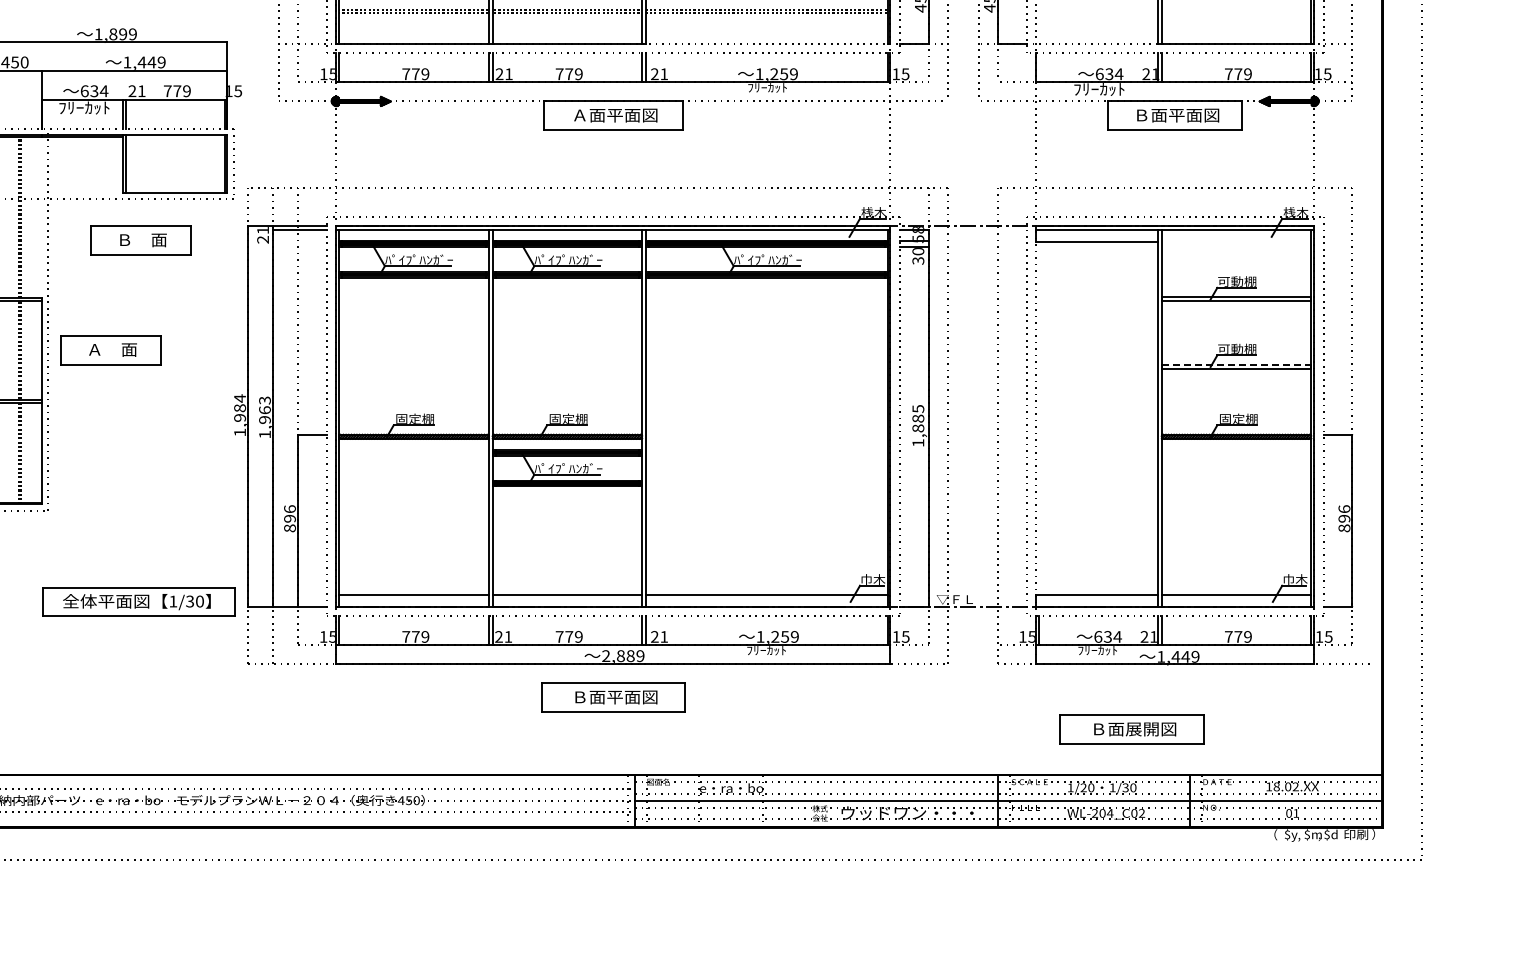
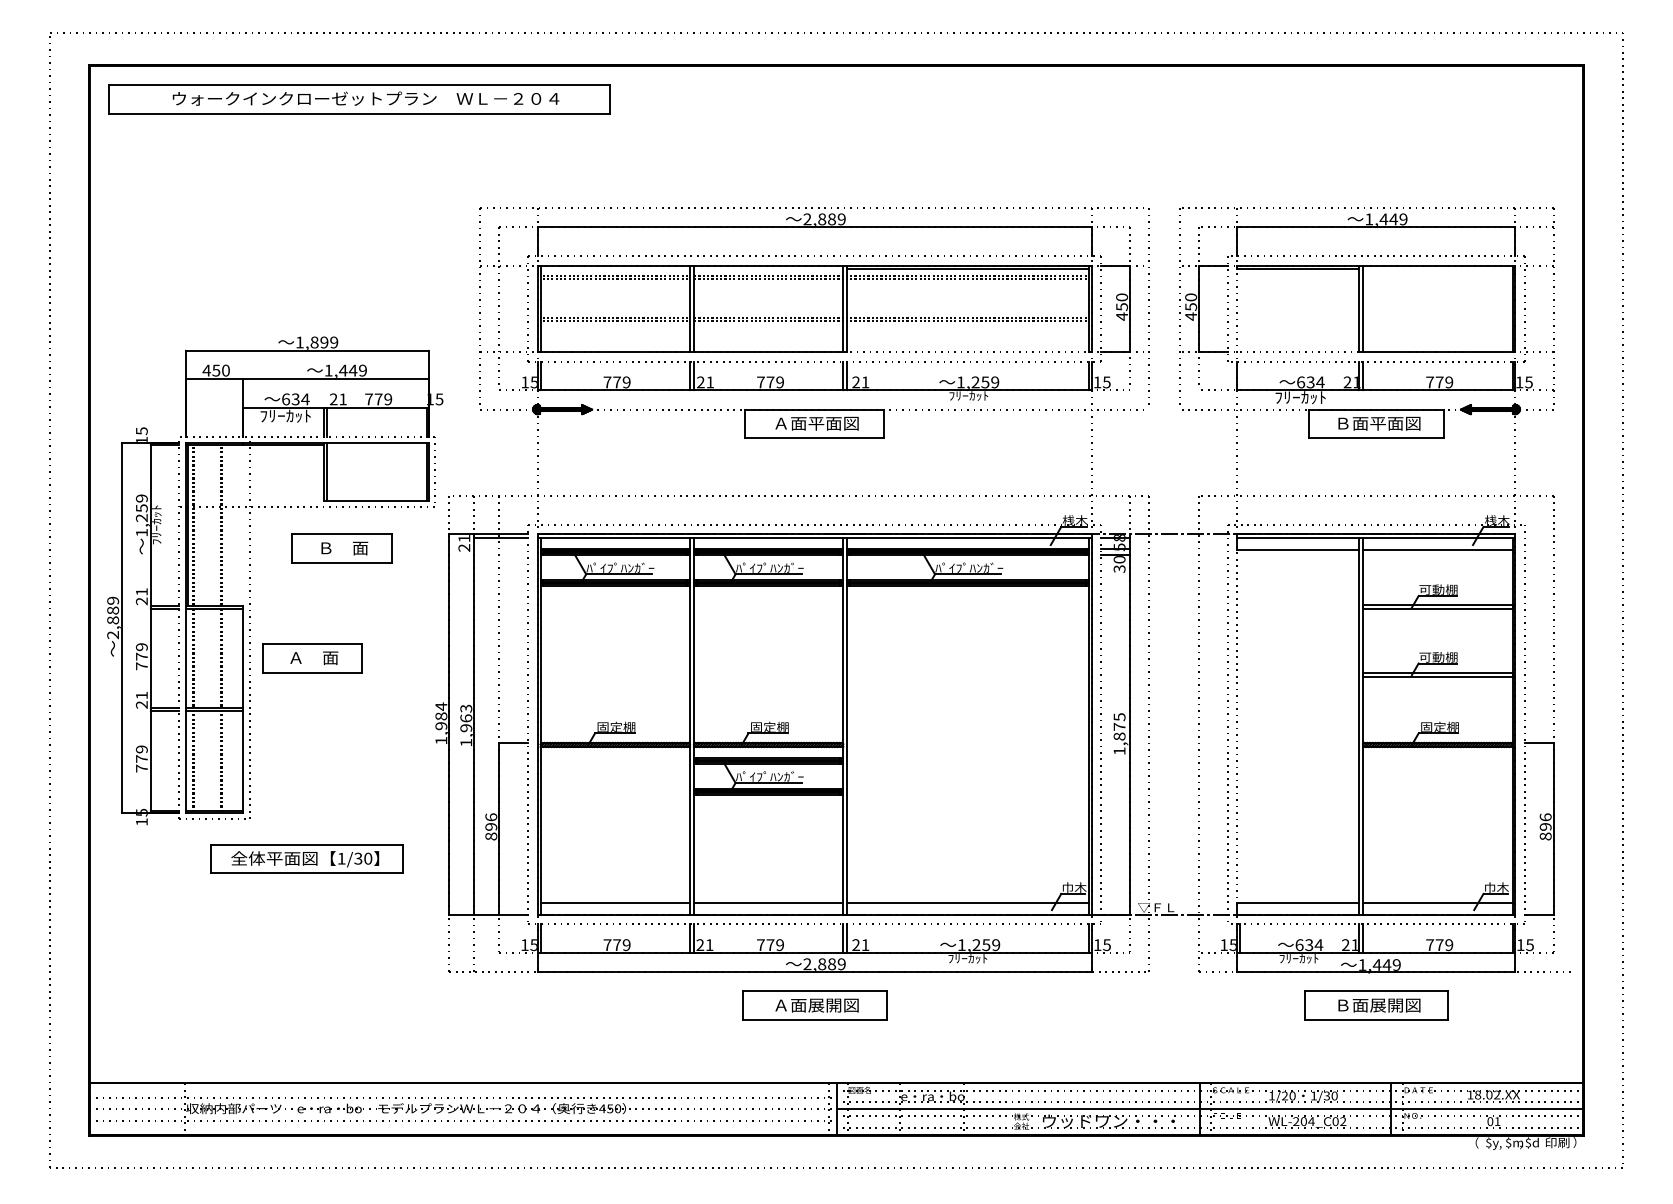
line: (1236, 241) -> (1437, 549), added
line: (1236, 364) -> (1437, 672), dashed -> solid
text: (918, 418) -> (1119, 726), 1,885 -> 1,875
part: (138, 601) -> (306, 858), moved
text: (607, 697) -> (808, 1005), Ｂ面平面図 -> Ａ面展開図
part: (1132, 729) -> (1376, 1005), moved

